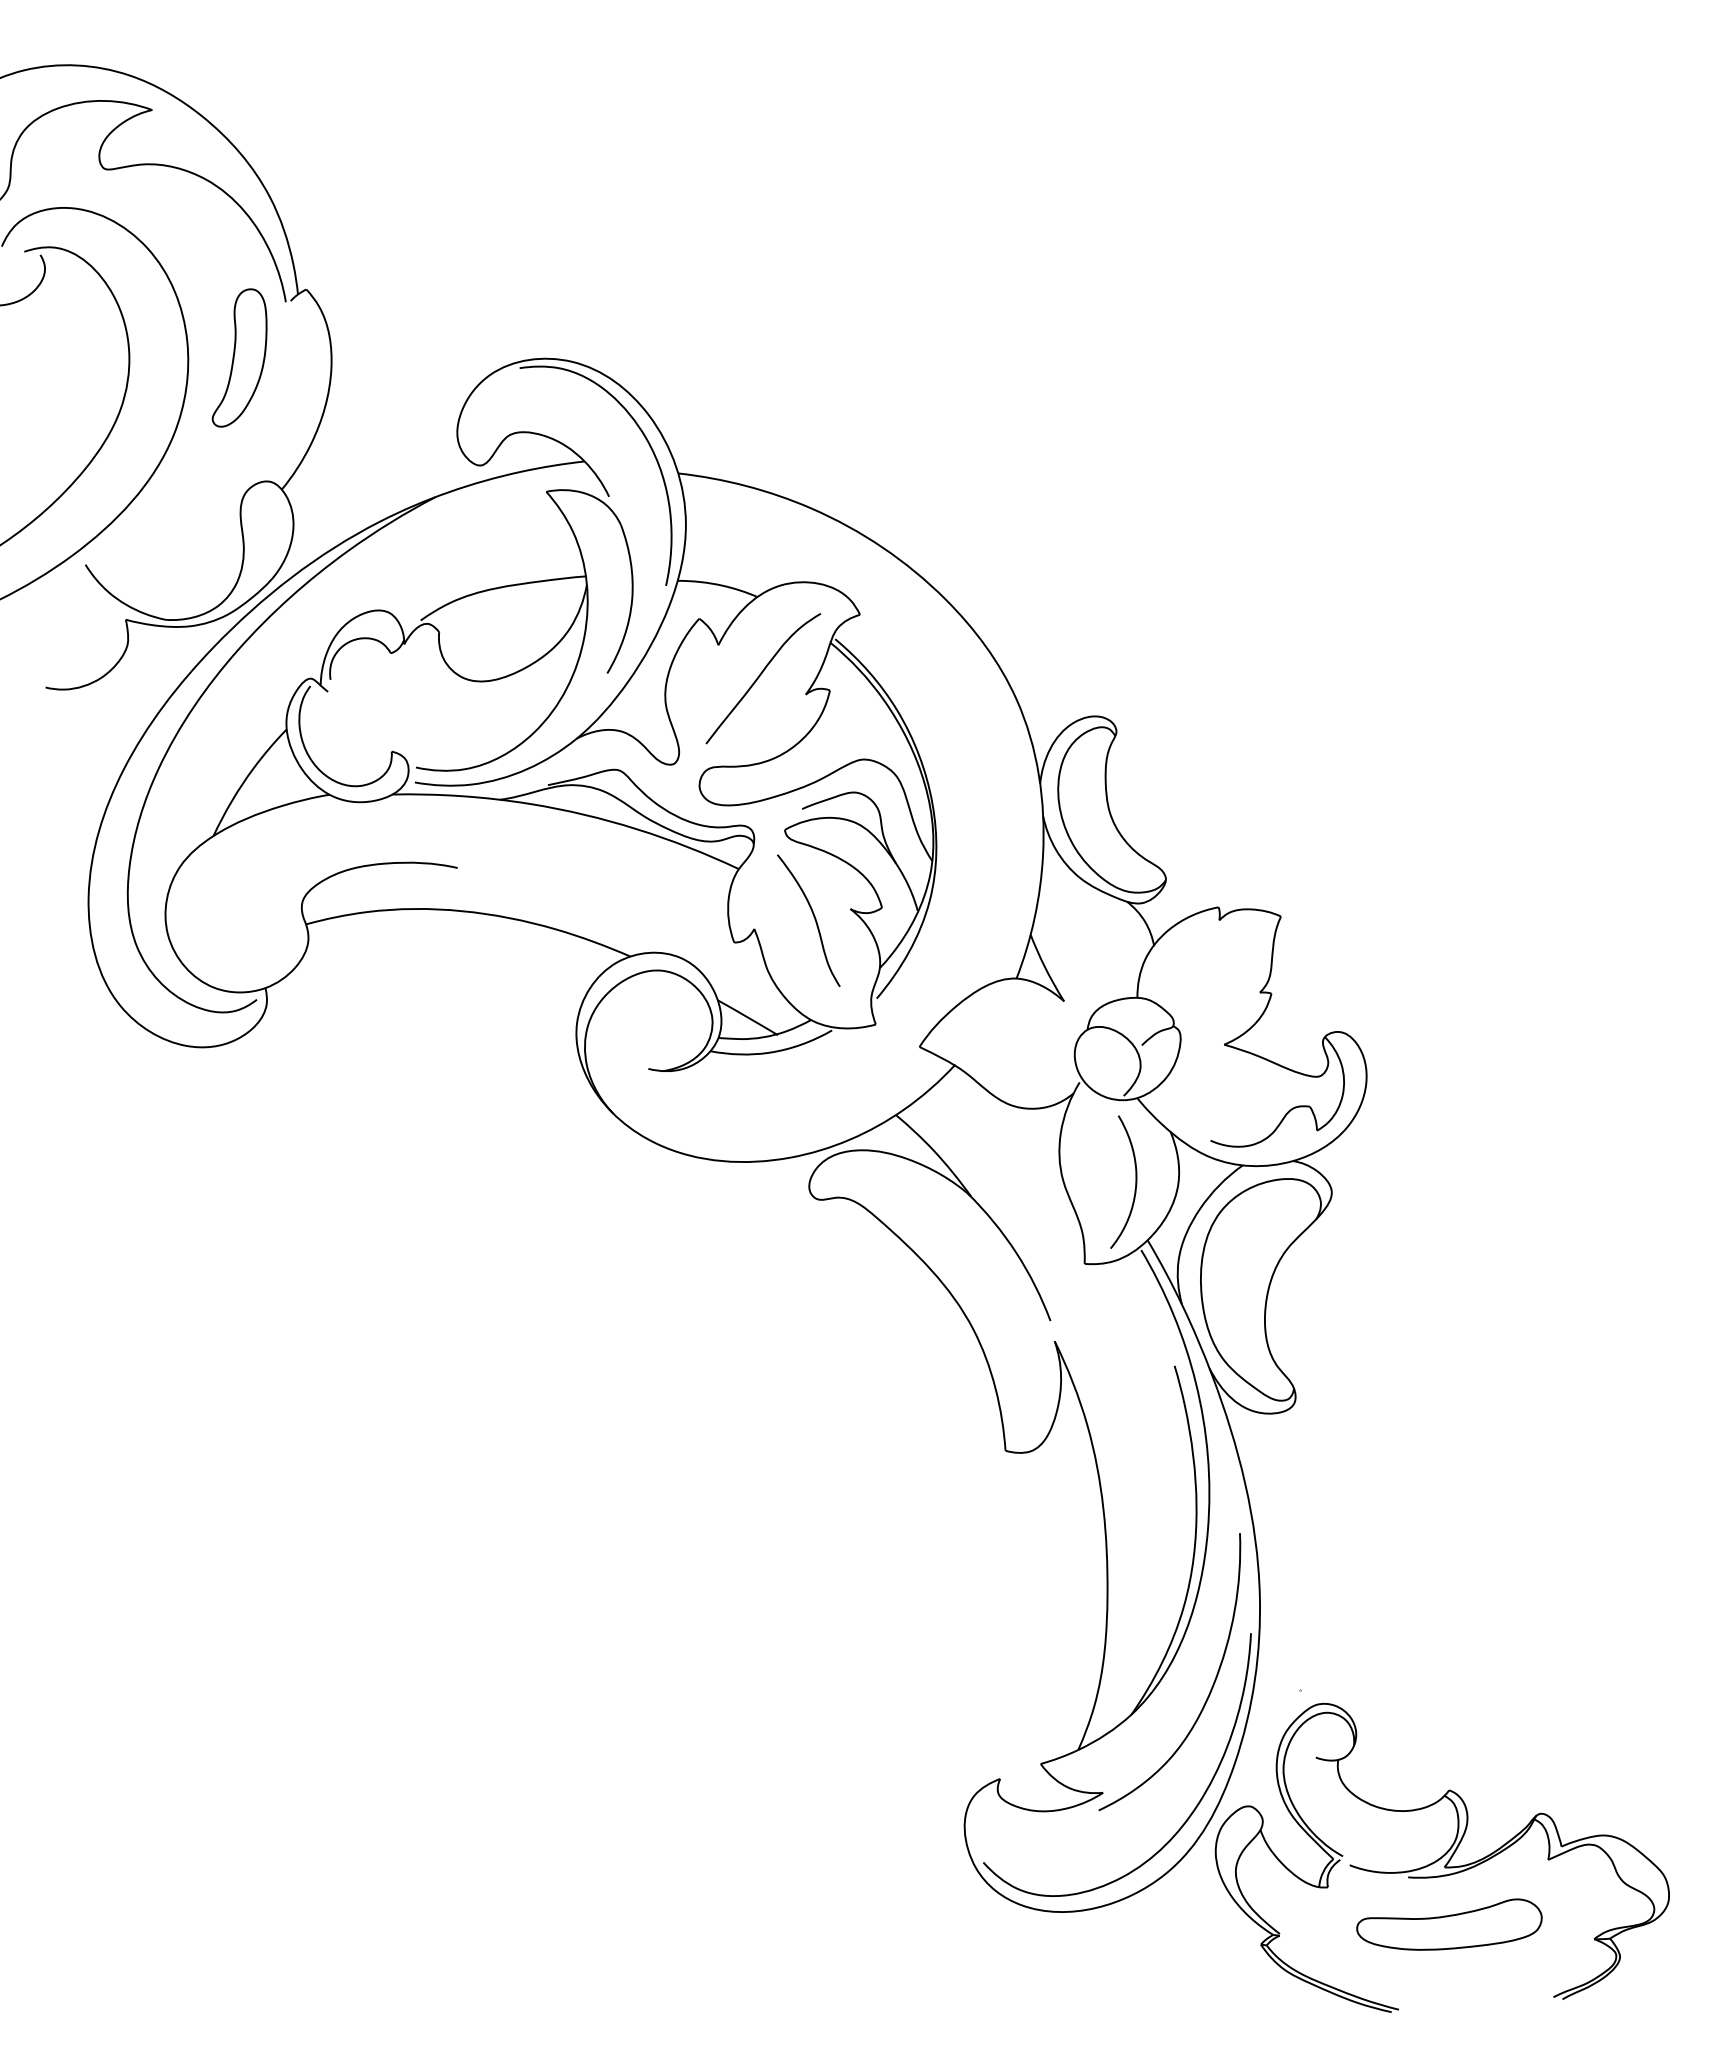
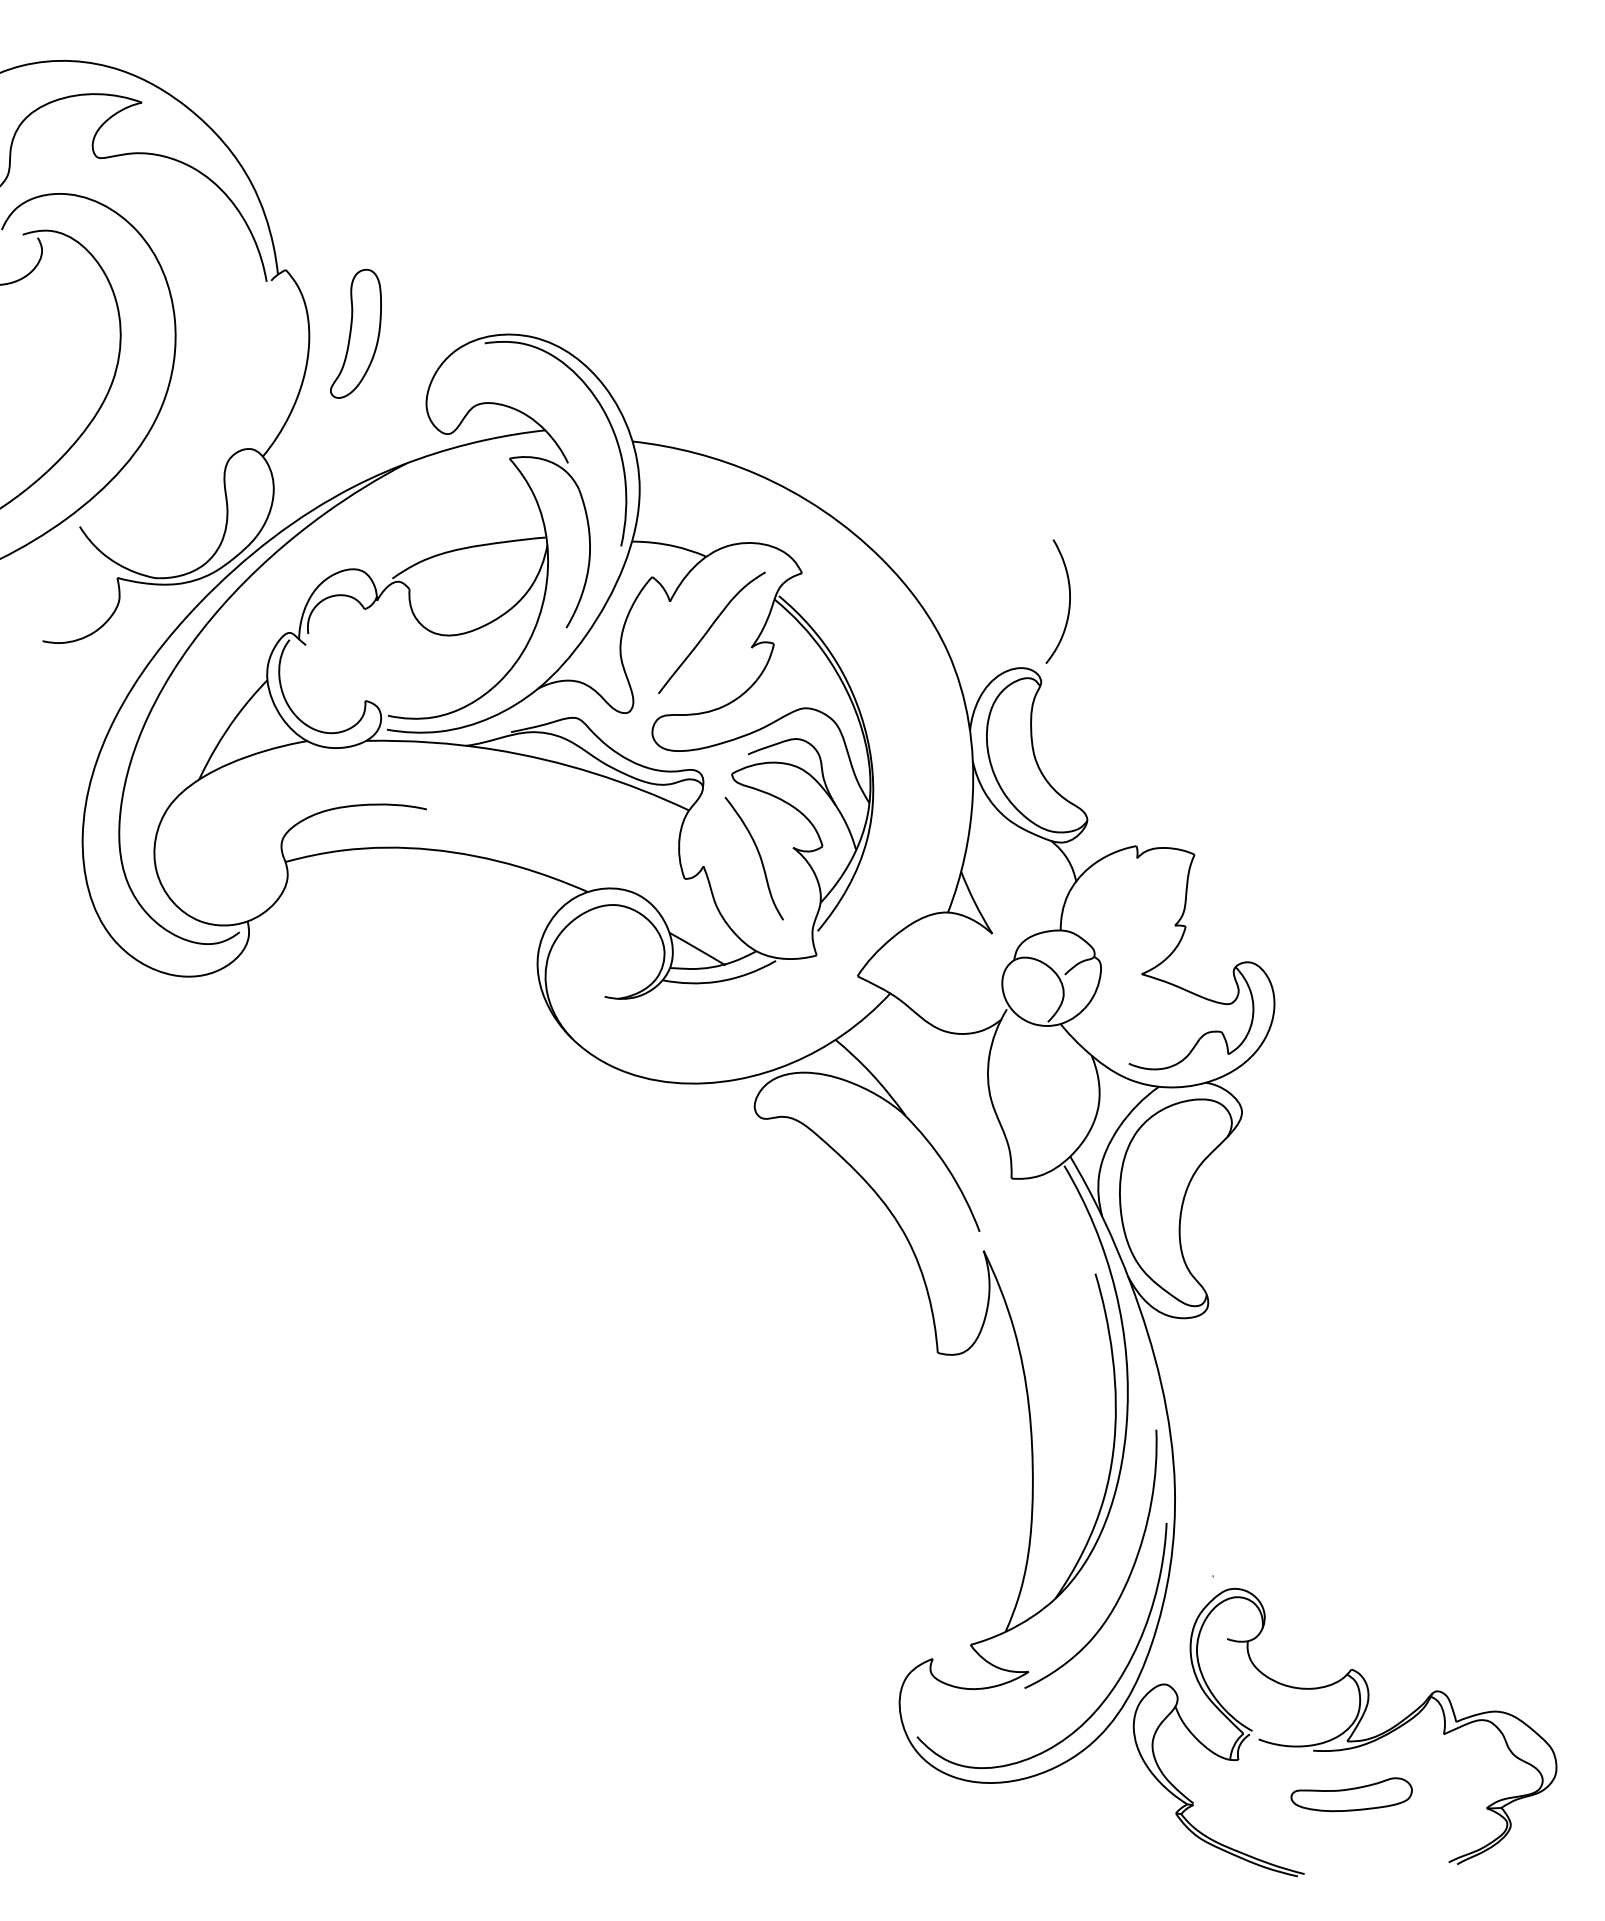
part: (239, 357) -> (355, 333), moved
curve: (1135, 1181) -> (1069, 601), moved
part: (1449, 1924) -> (1351, 1794), size x0.7

